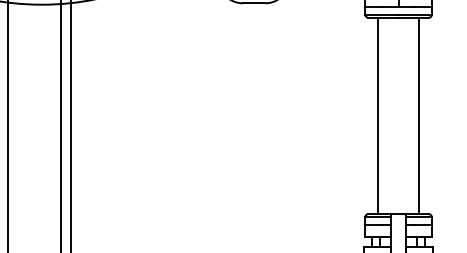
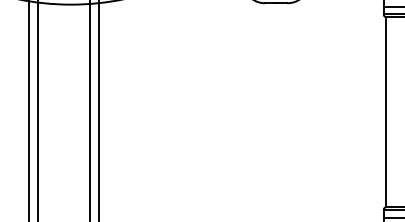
line: (378, 115) -> (385, 111), moved

